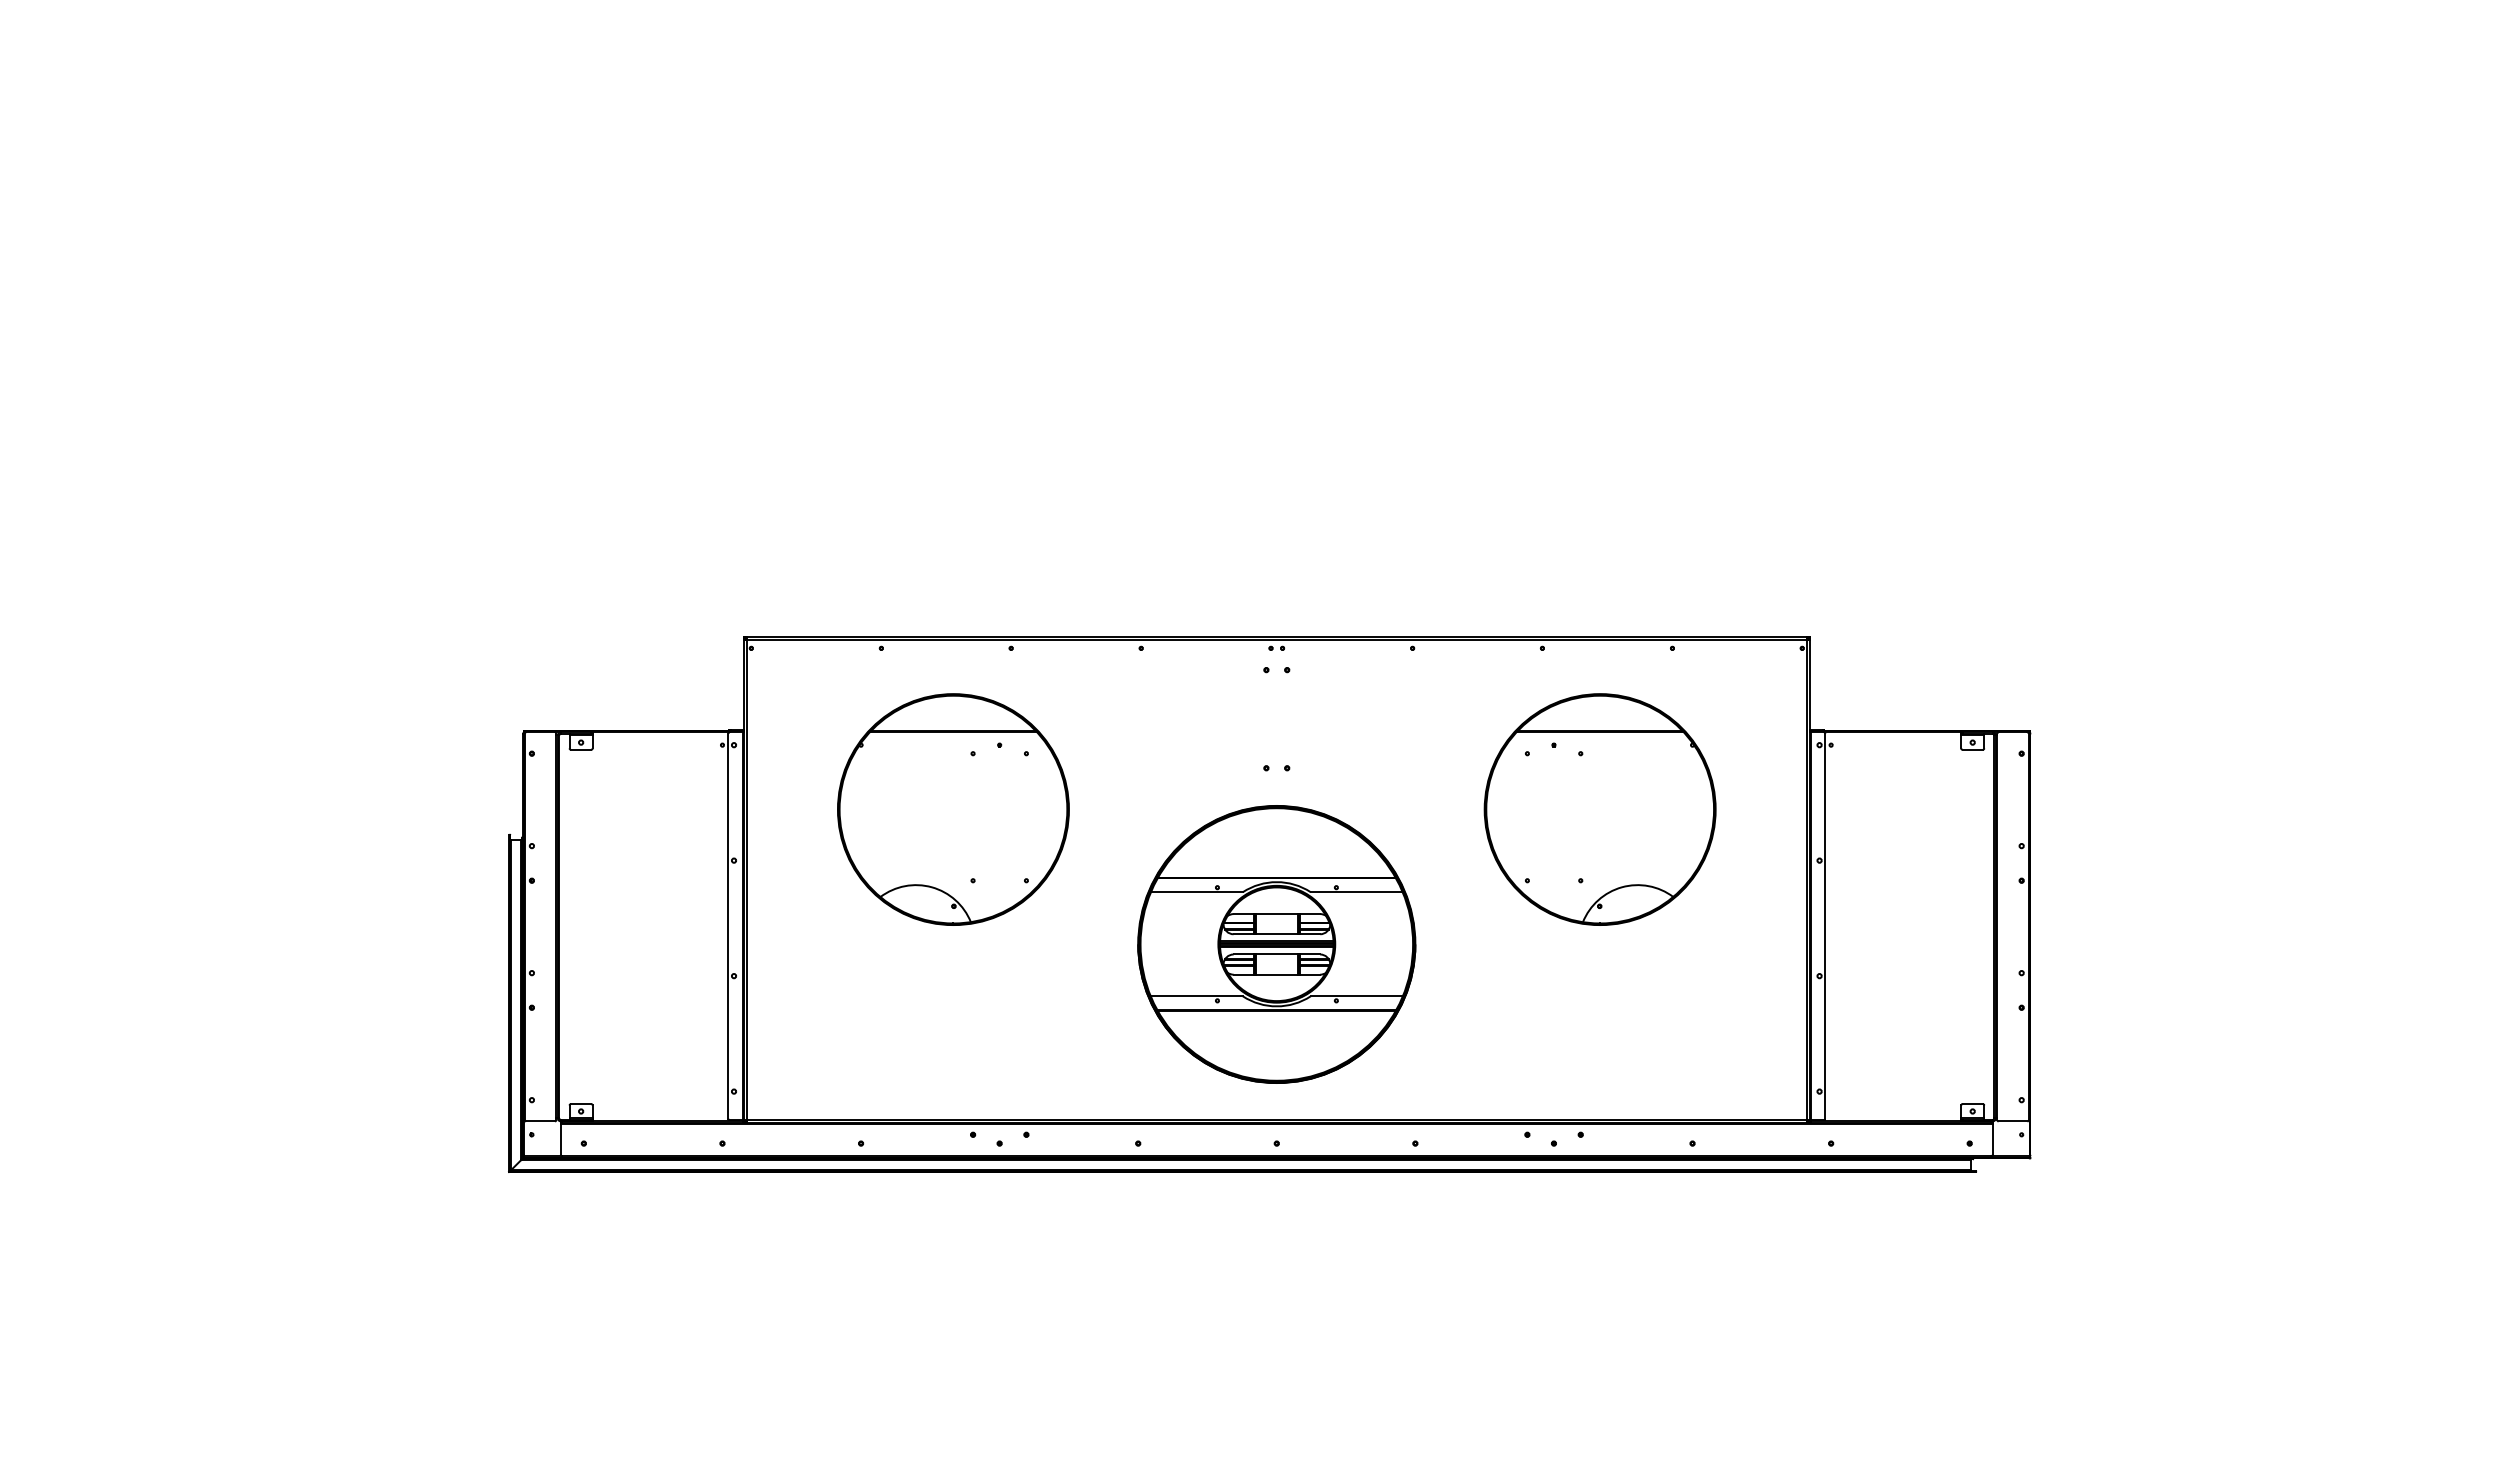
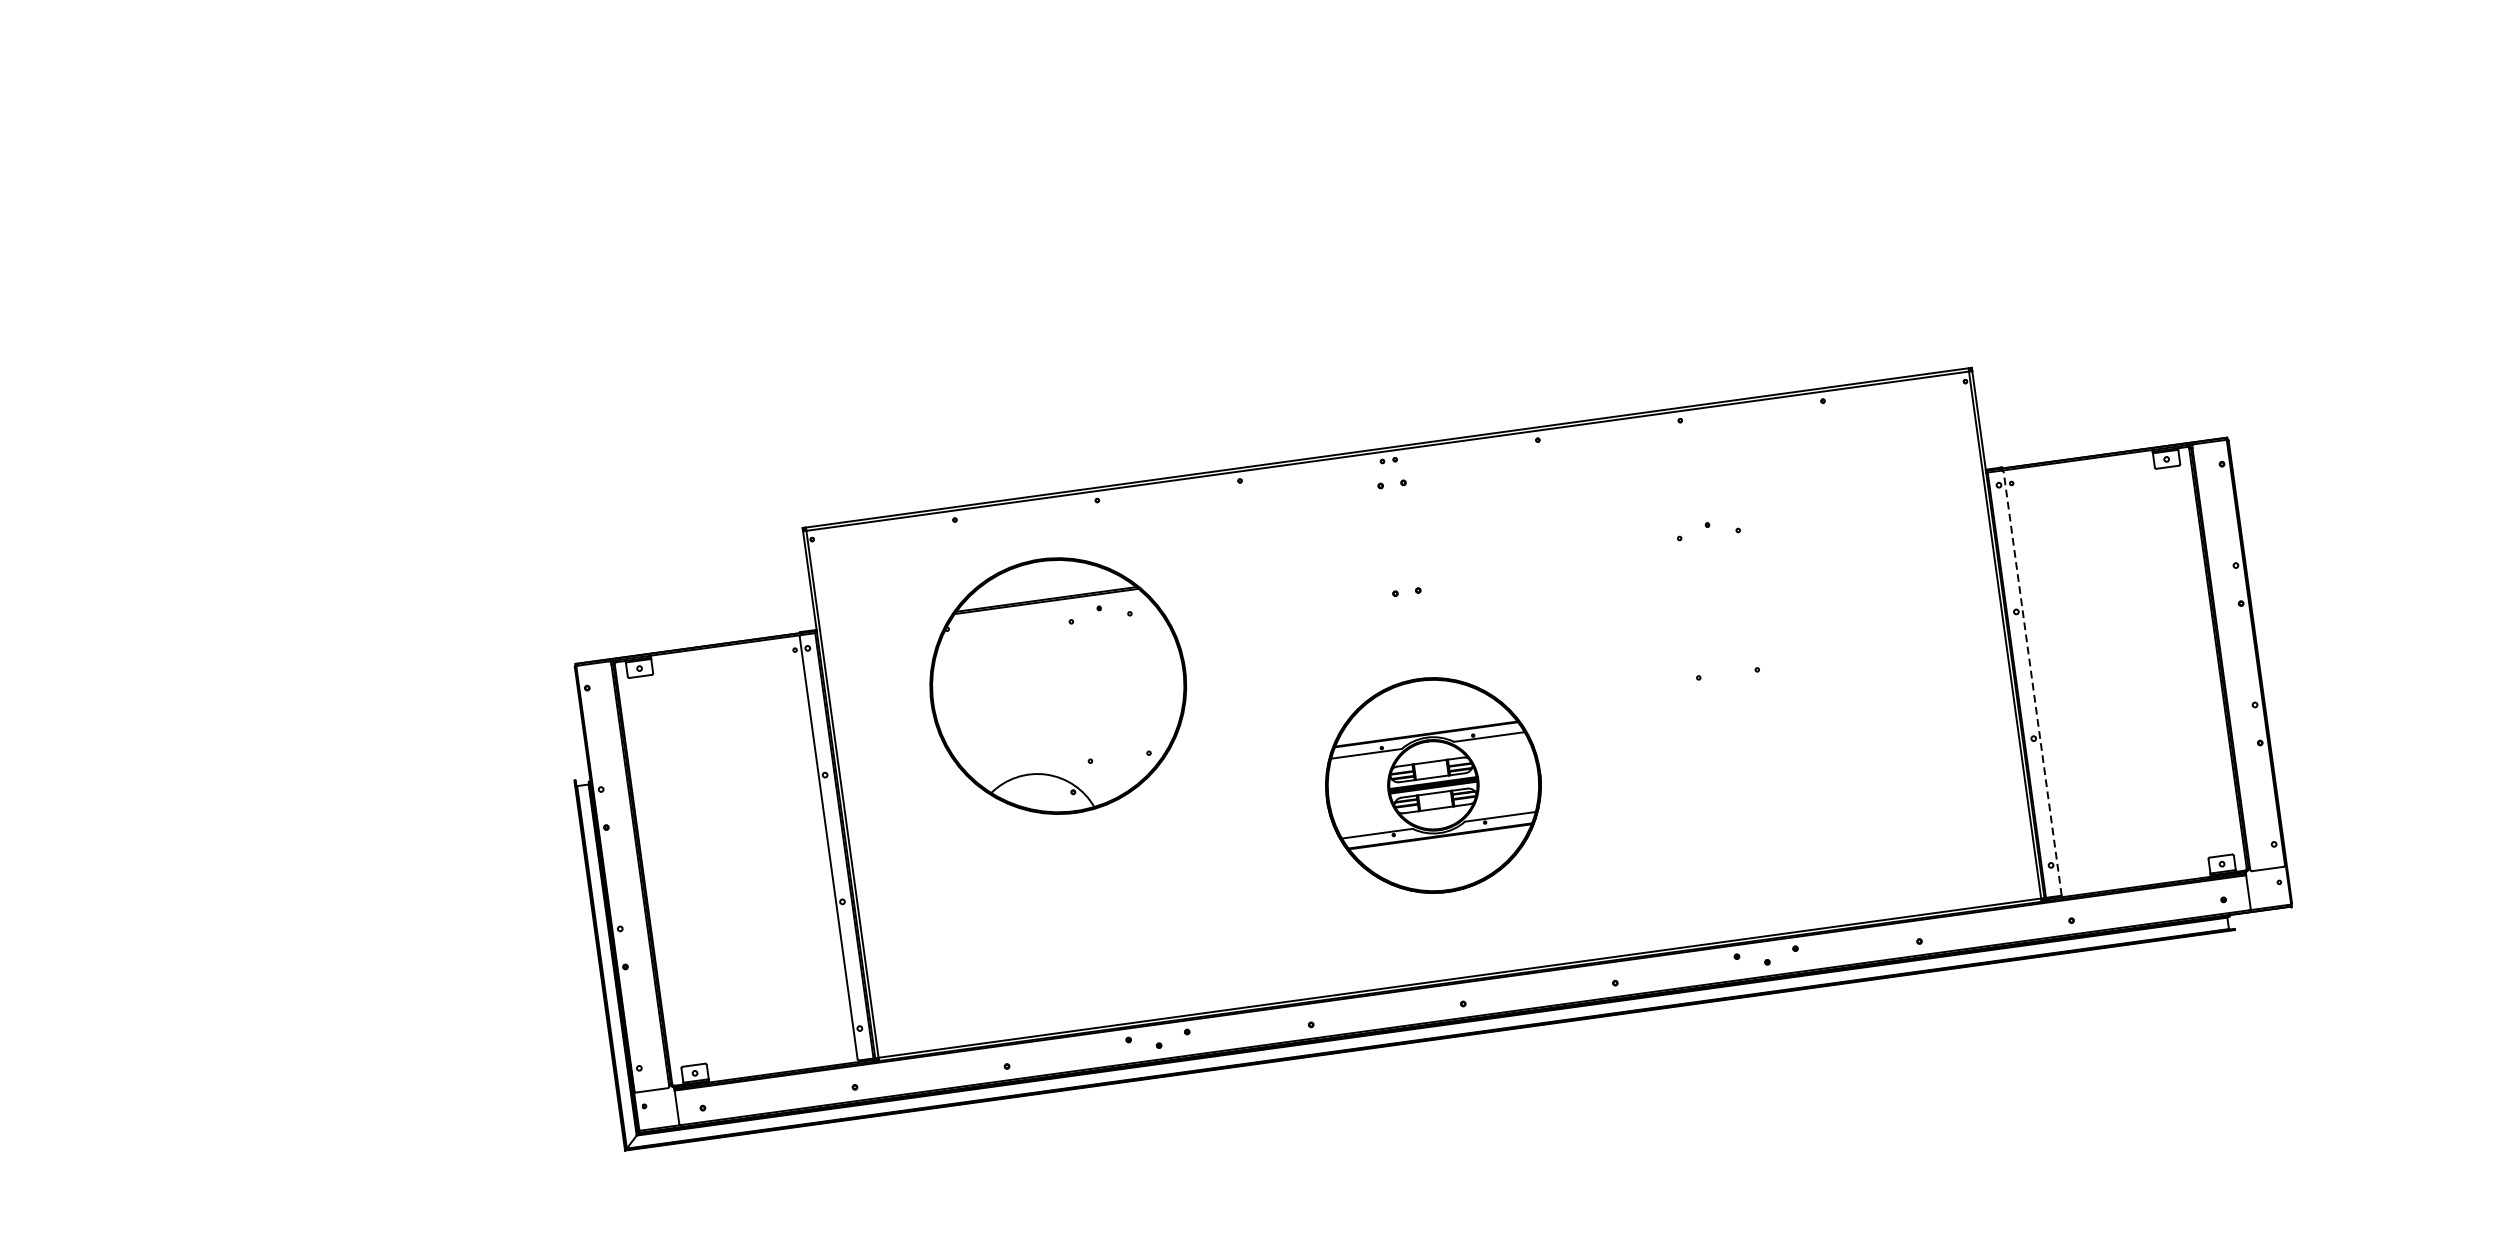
part: (1599, 809) -> (1767, 588), removed
line: (1825, 926) -> (2032, 683), solid -> dashed
part: (1276, 944) -> (1433, 785), size x0.7

